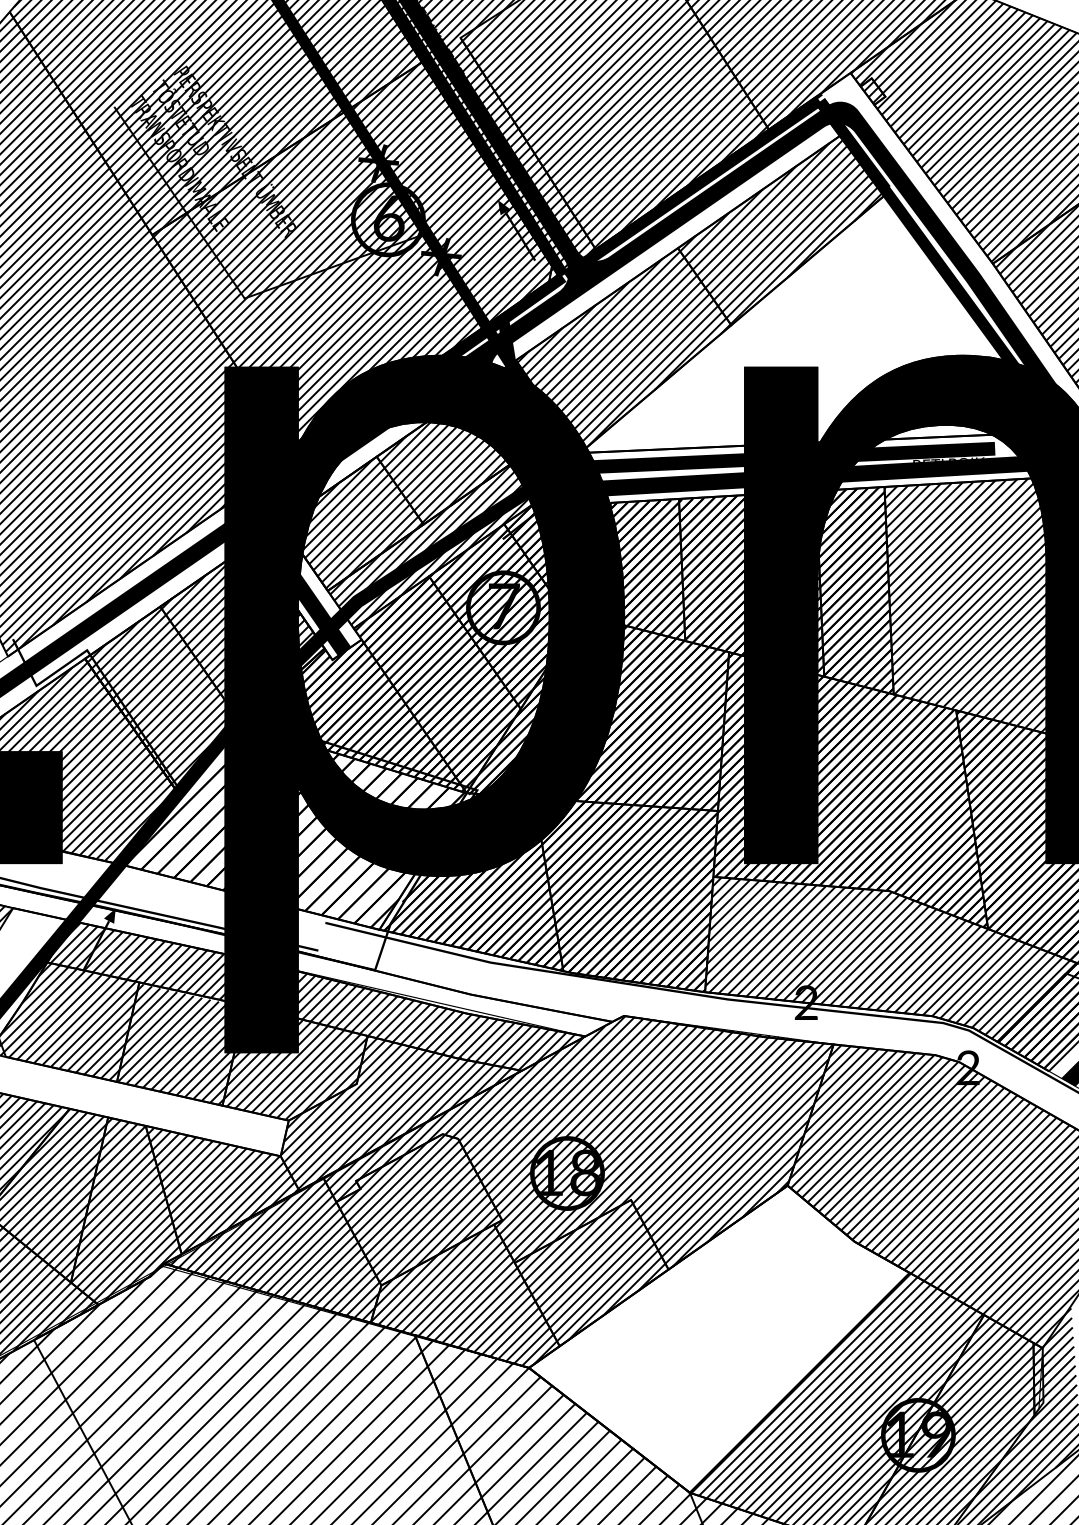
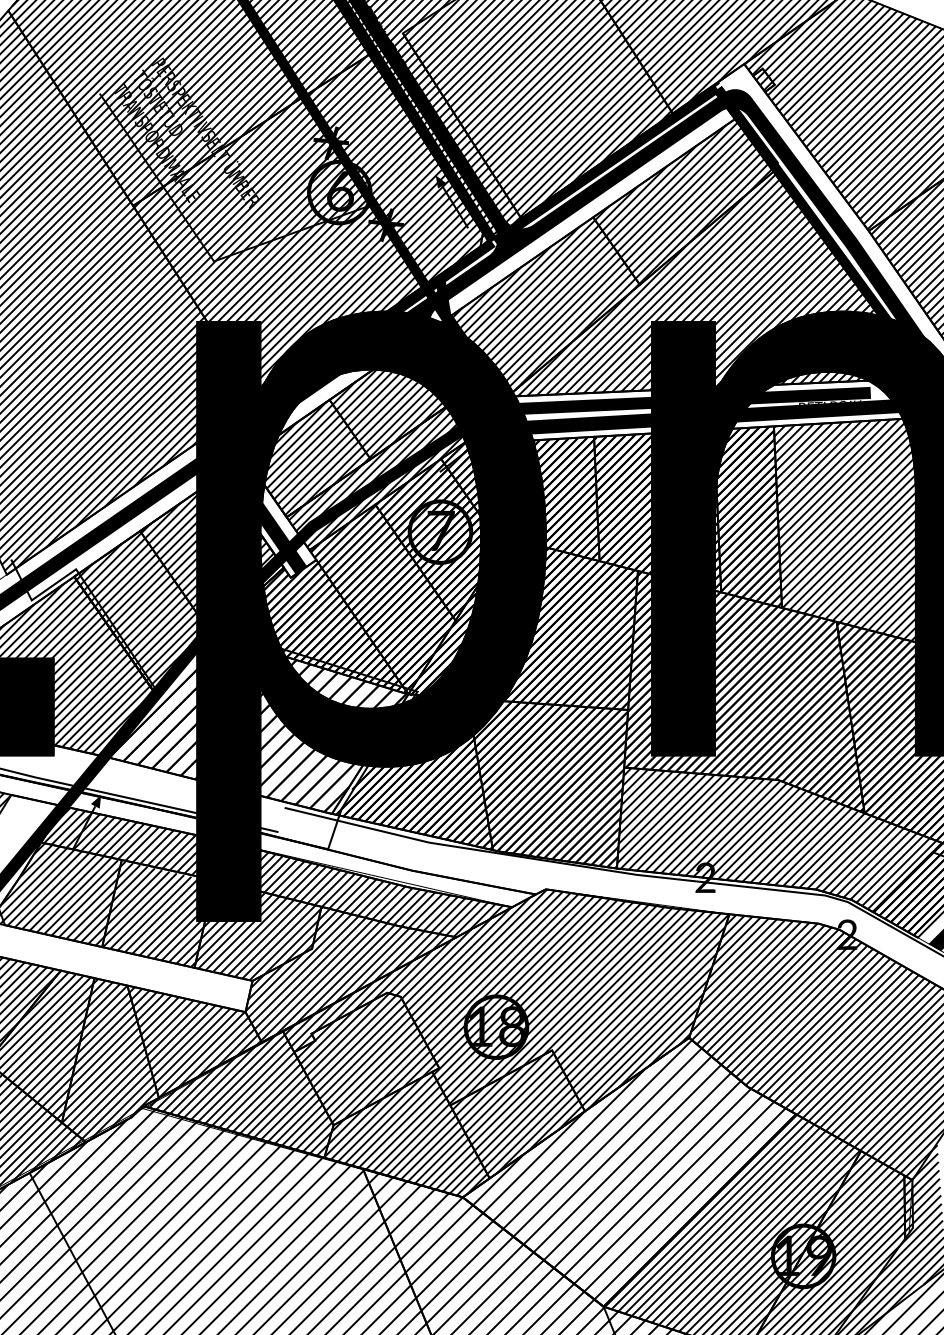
hatch: (815, 326) -> (713, 285), added
hatch: (712, 1336) -> (623, 1169), added

